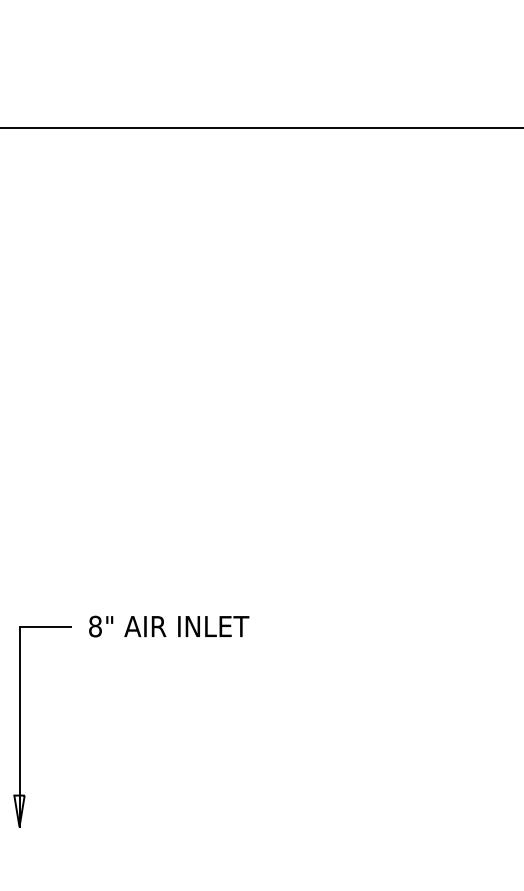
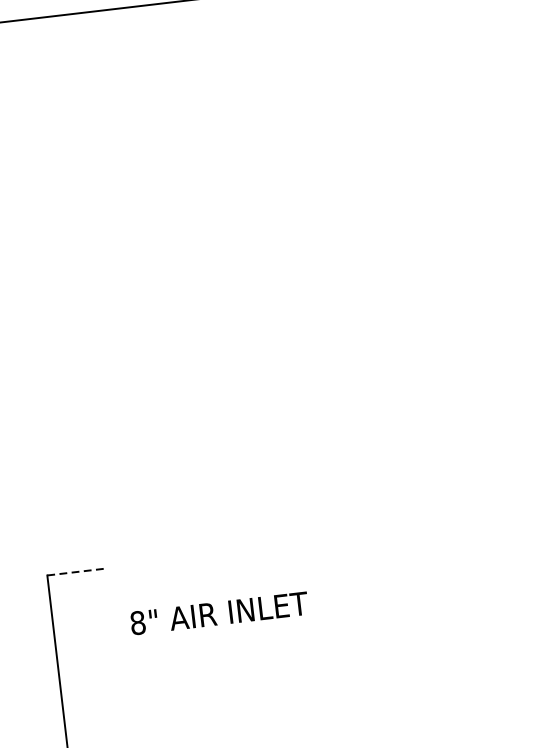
line: (46, 626) -> (77, 571), solid -> dashed
text: (169, 626) -> (219, 613), moved

